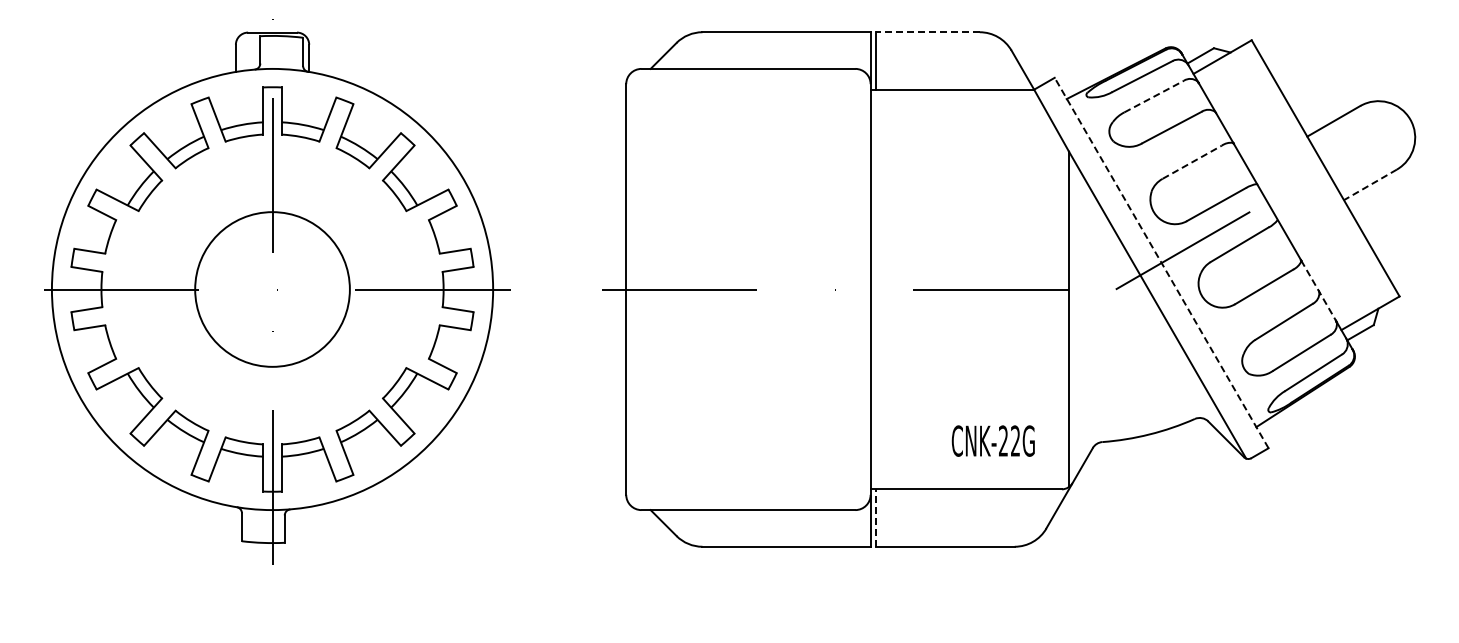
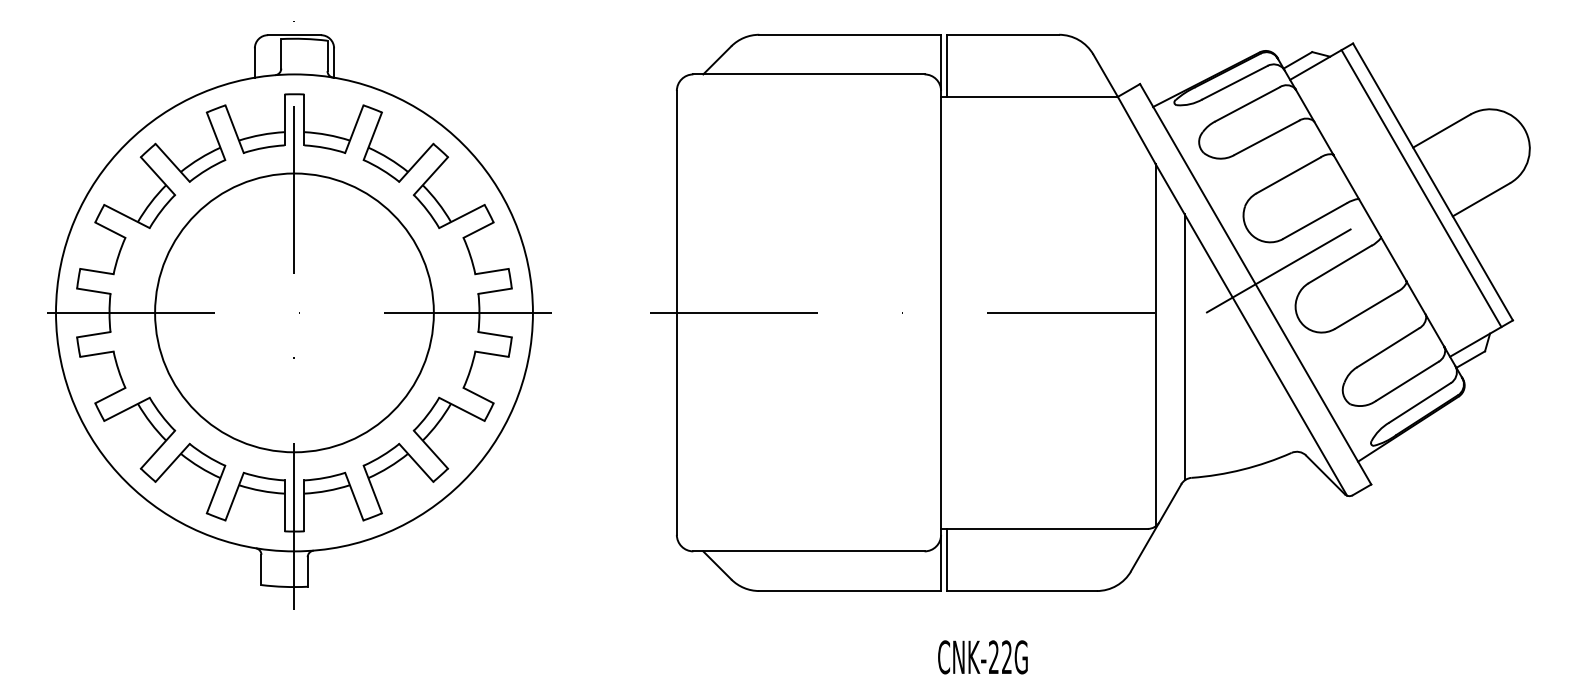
line: (927, 32) -> (1002, 35), dashed -> solid
line: (1154, 96) -> (1247, 104), dashed -> solid
line: (1192, 162) -> (1289, 175), dashed -> solid
line: (1314, 174) -> (1420, 188), added
line: (1370, 184) -> (1481, 199), dashed -> solid
line: (1161, 263) -> (1255, 284), dashed -> solid
circle: (272, 289) -> (294, 312), size x1.67
line: (1318, 290) -> (1425, 313), dashed -> solid
line: (1096, 321) -> (1185, 347), added
text: (992, 440) -> (982, 656), moved
line: (875, 518) -> (946, 560), dashed -> solid

